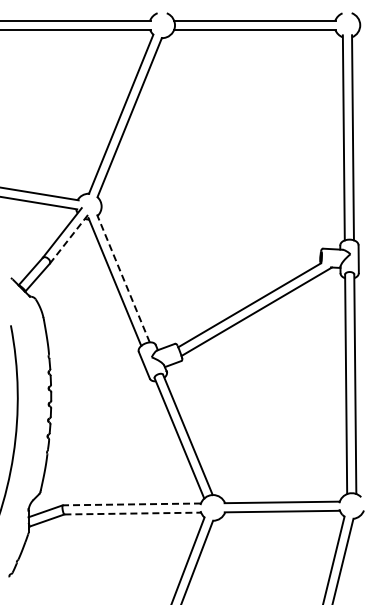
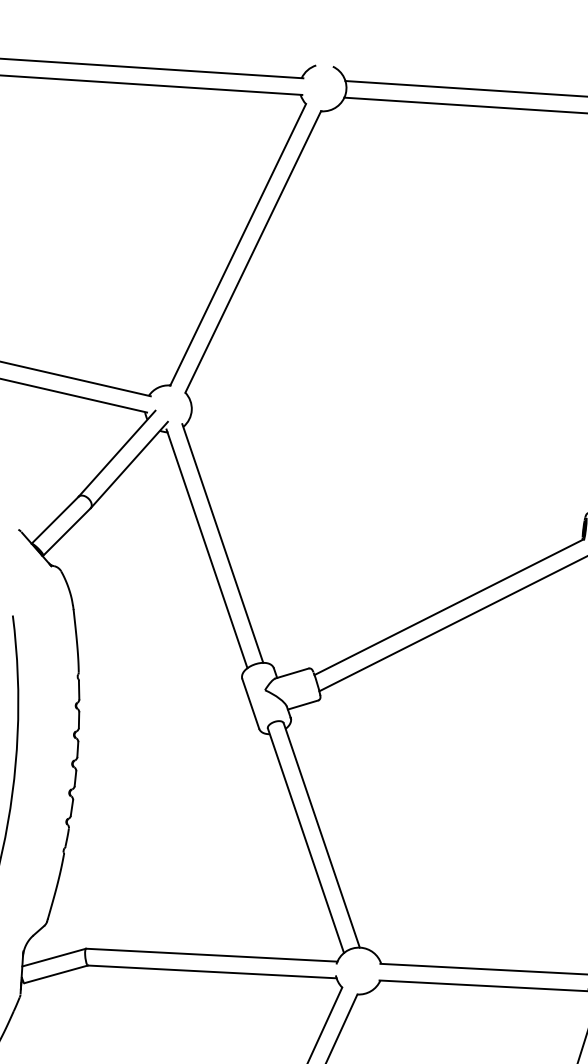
line: (69, 238) -> (129, 464), dashed -> solid
line: (123, 278) -> (223, 543), dashed -> solid
line: (131, 504) -> (211, 955), dashed -> solid
line: (133, 513) -> (213, 971), dashed -> solid

